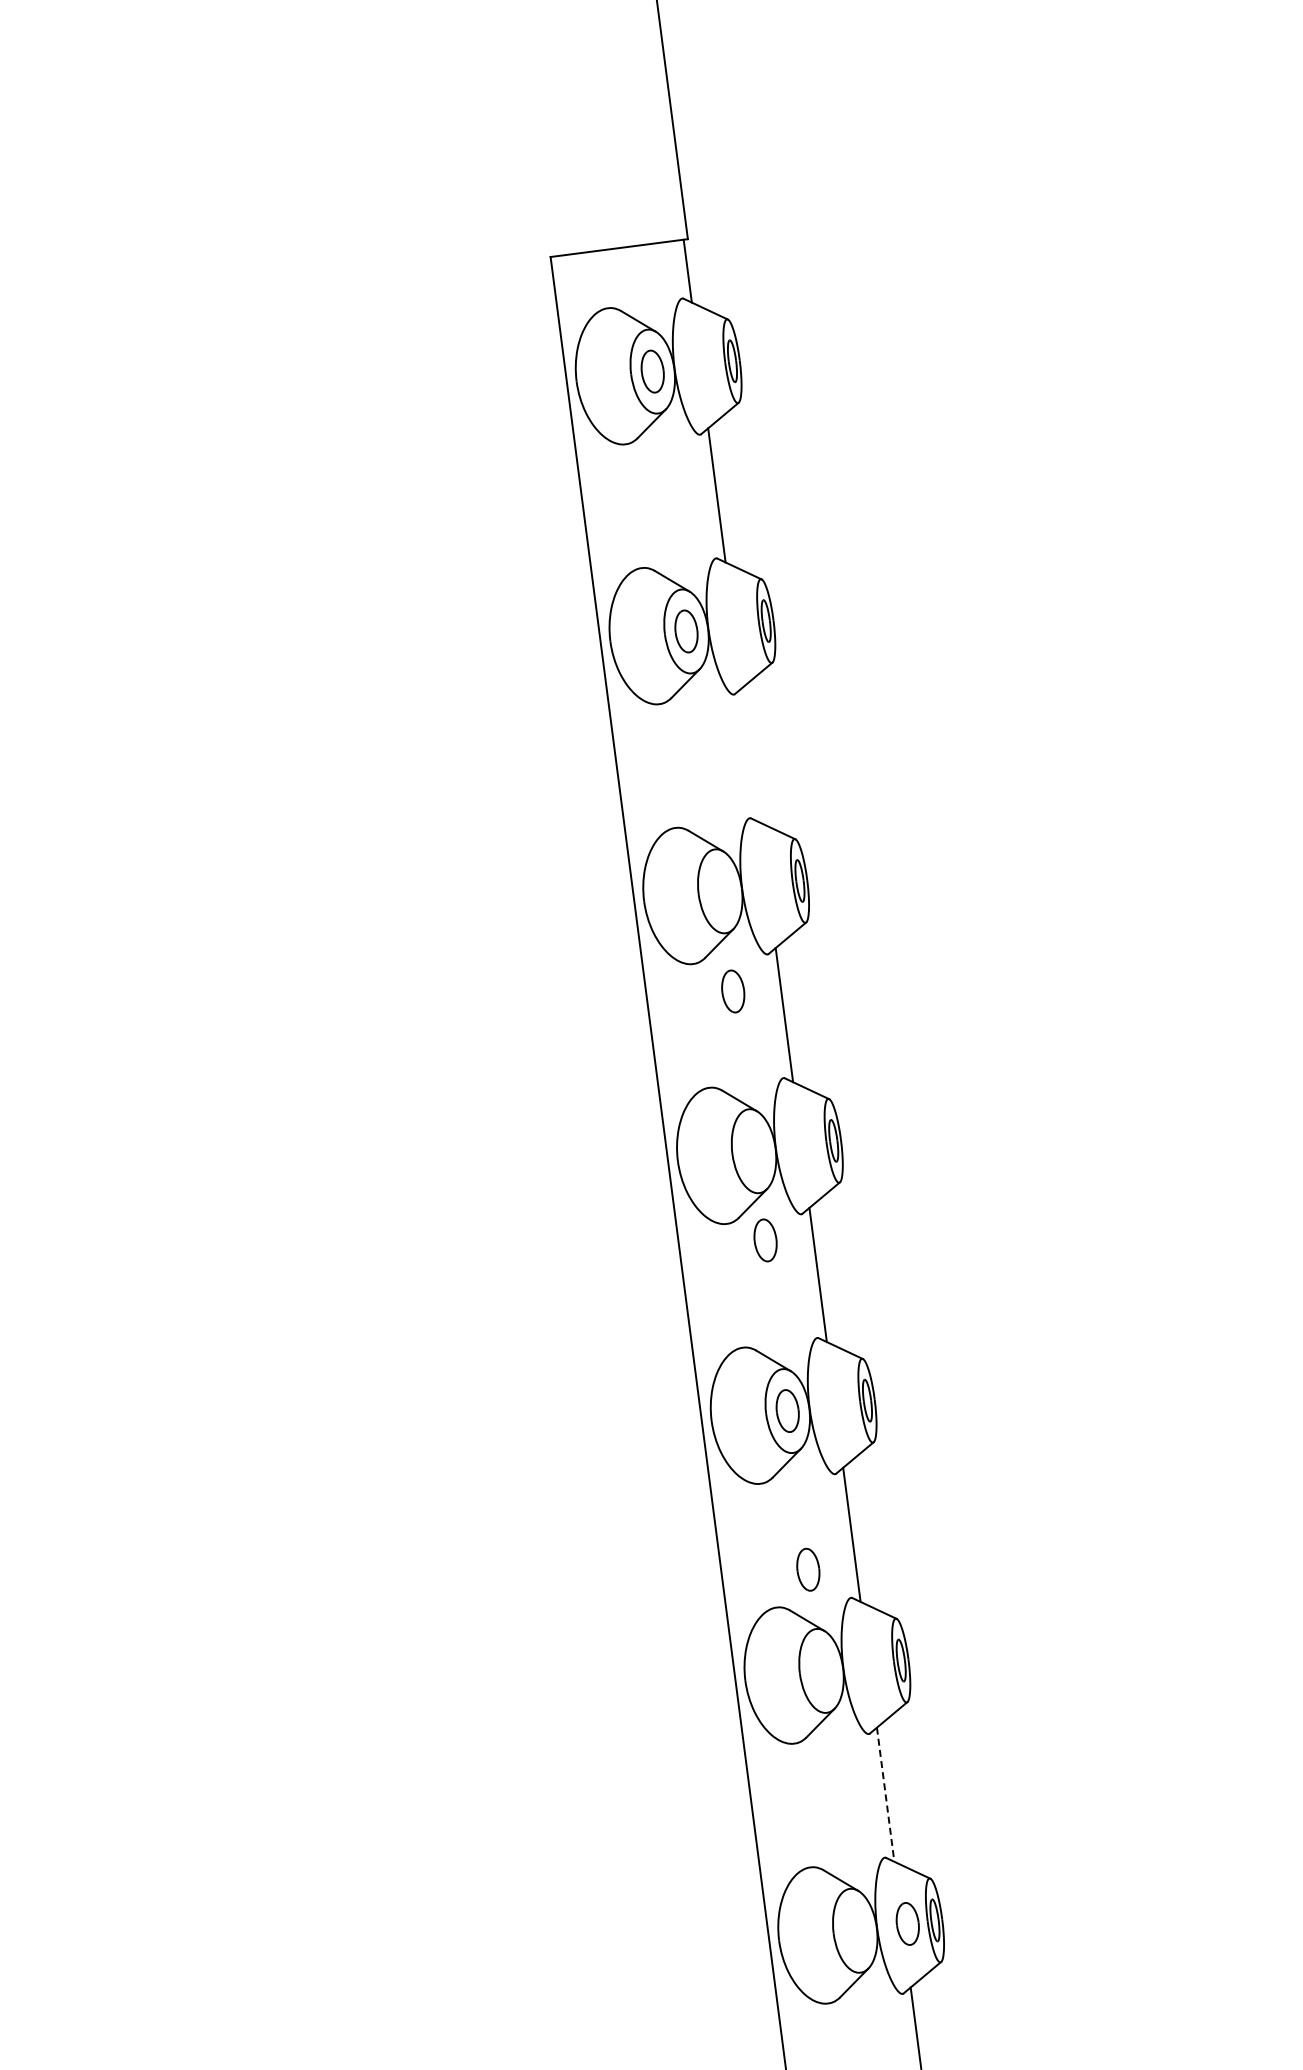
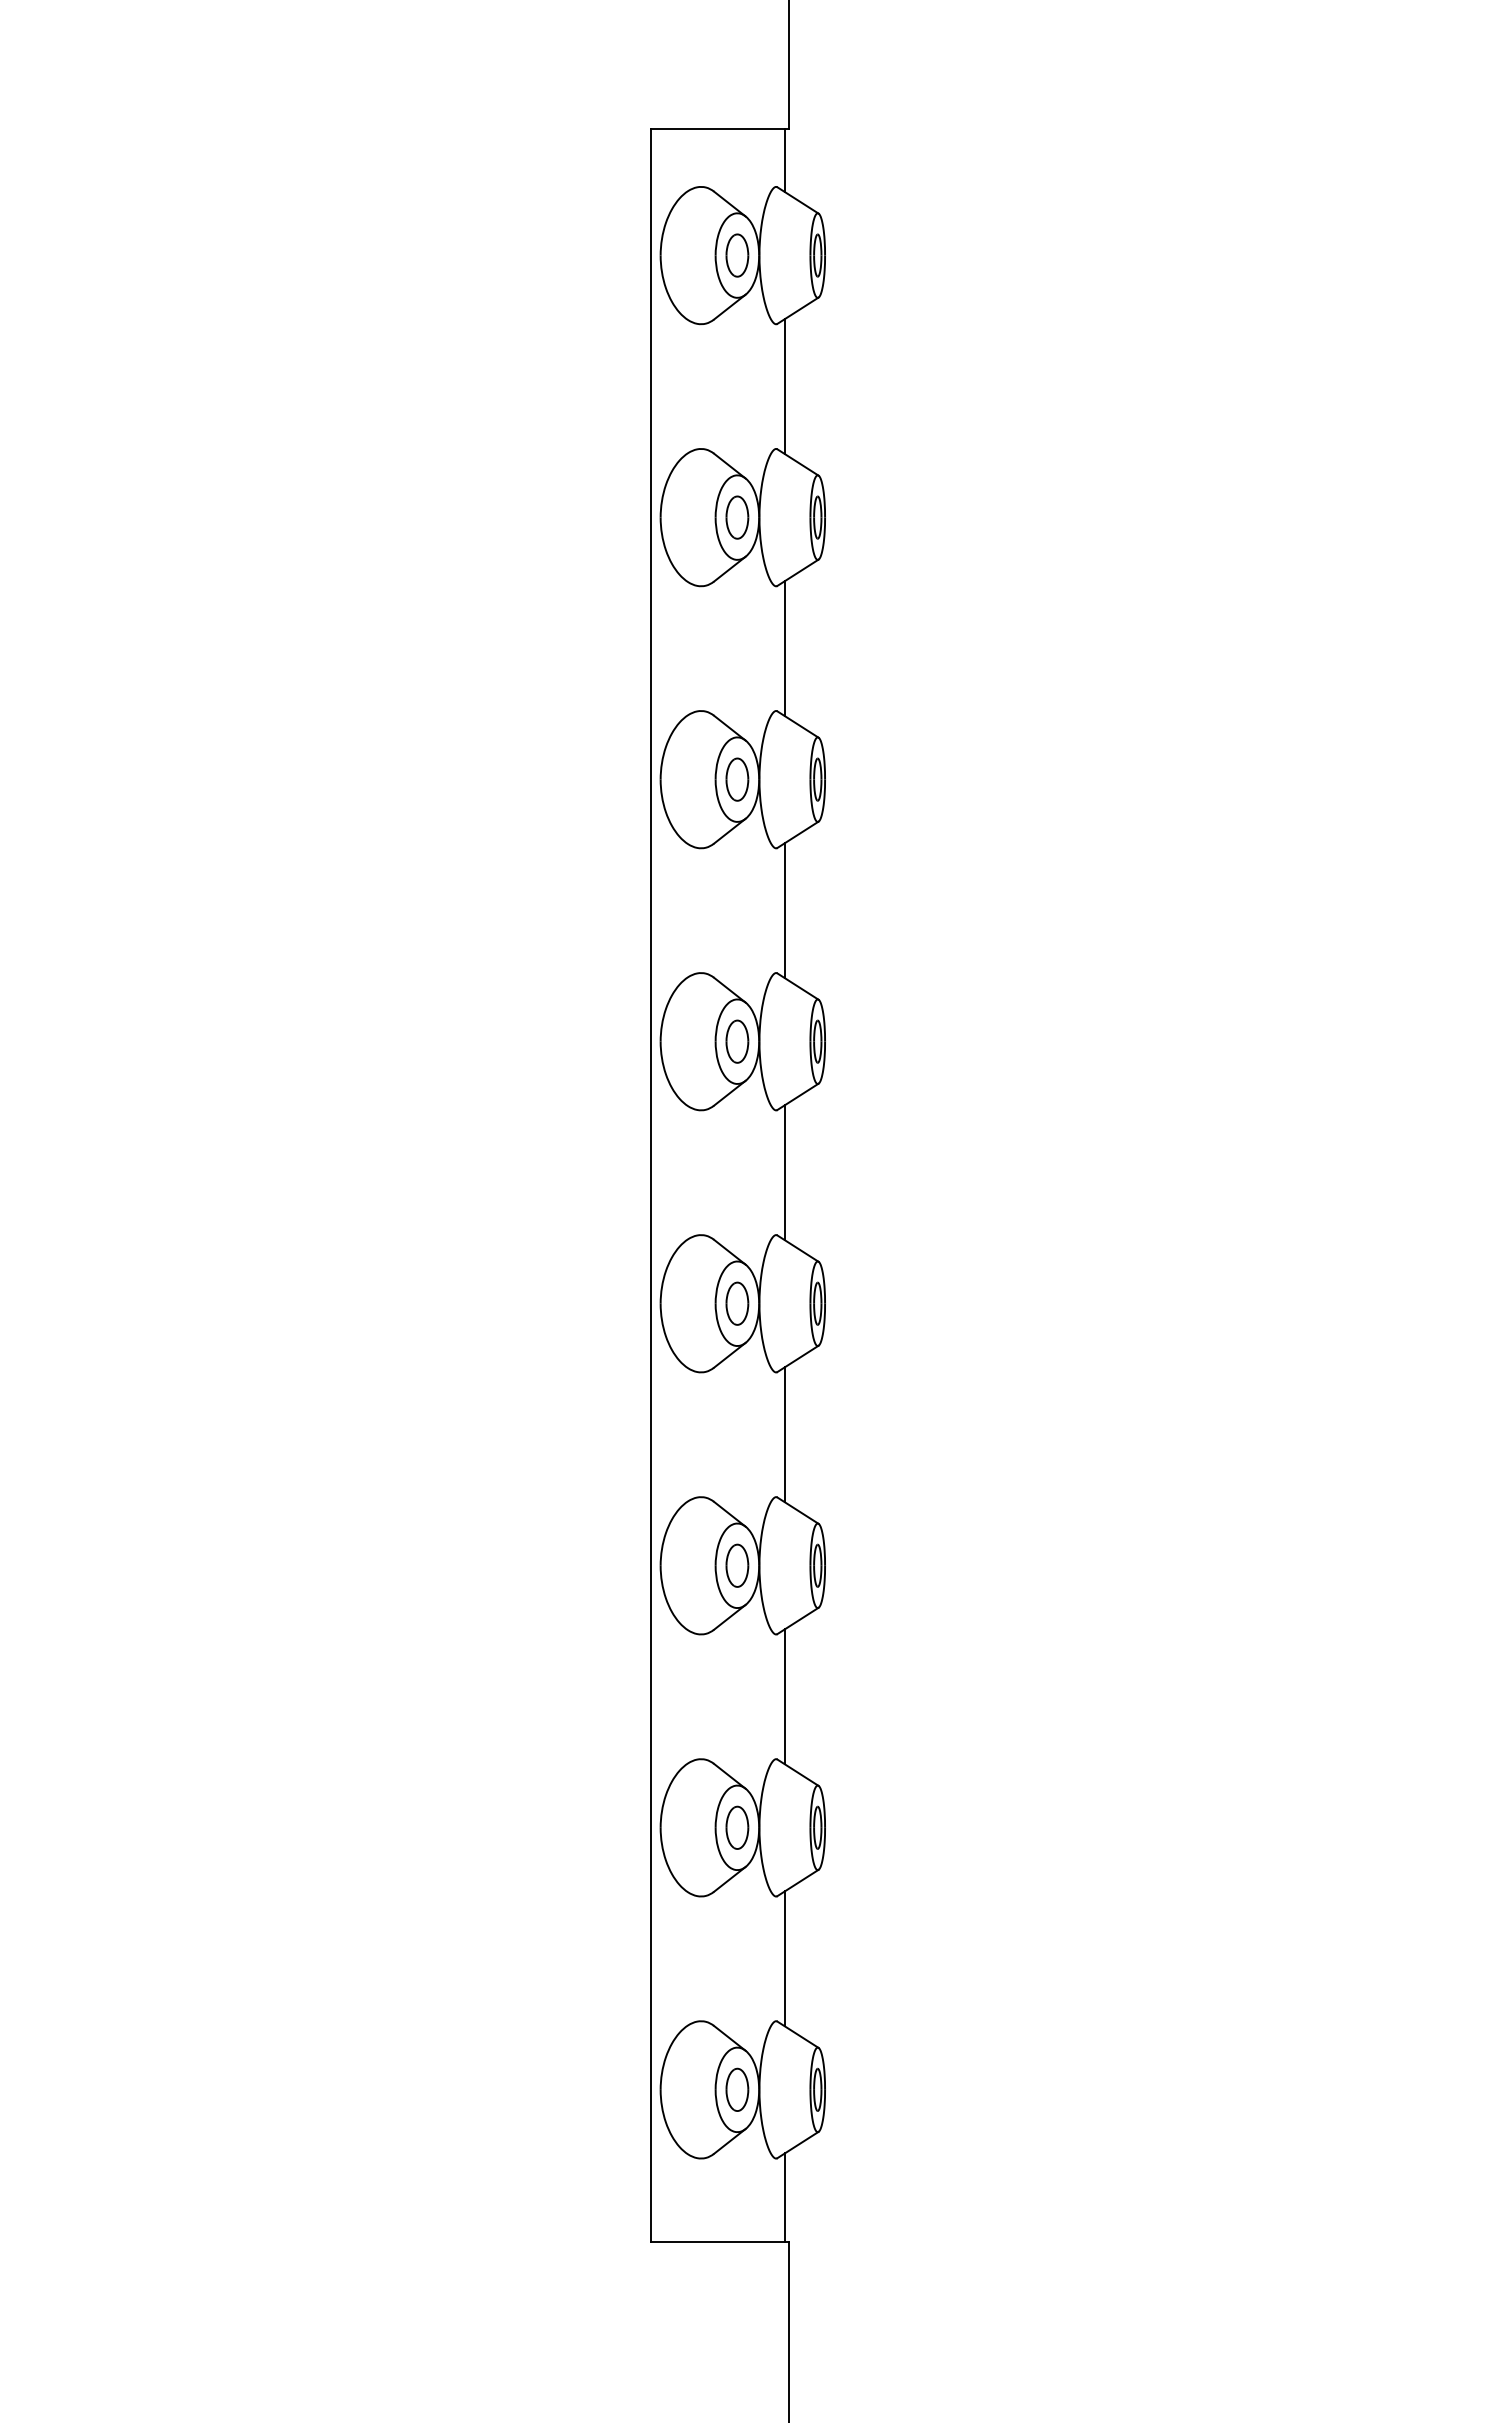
line: (751, 755) -> (785, 648), added
part: (733, 991) -> (737, 779), moved
part: (765, 1240) -> (737, 1041), moved
part: (808, 1569) -> (737, 1565), moved
line: (886, 1794) -> (785, 1696), dashed -> solid
part: (907, 1923) -> (737, 1827), moved

